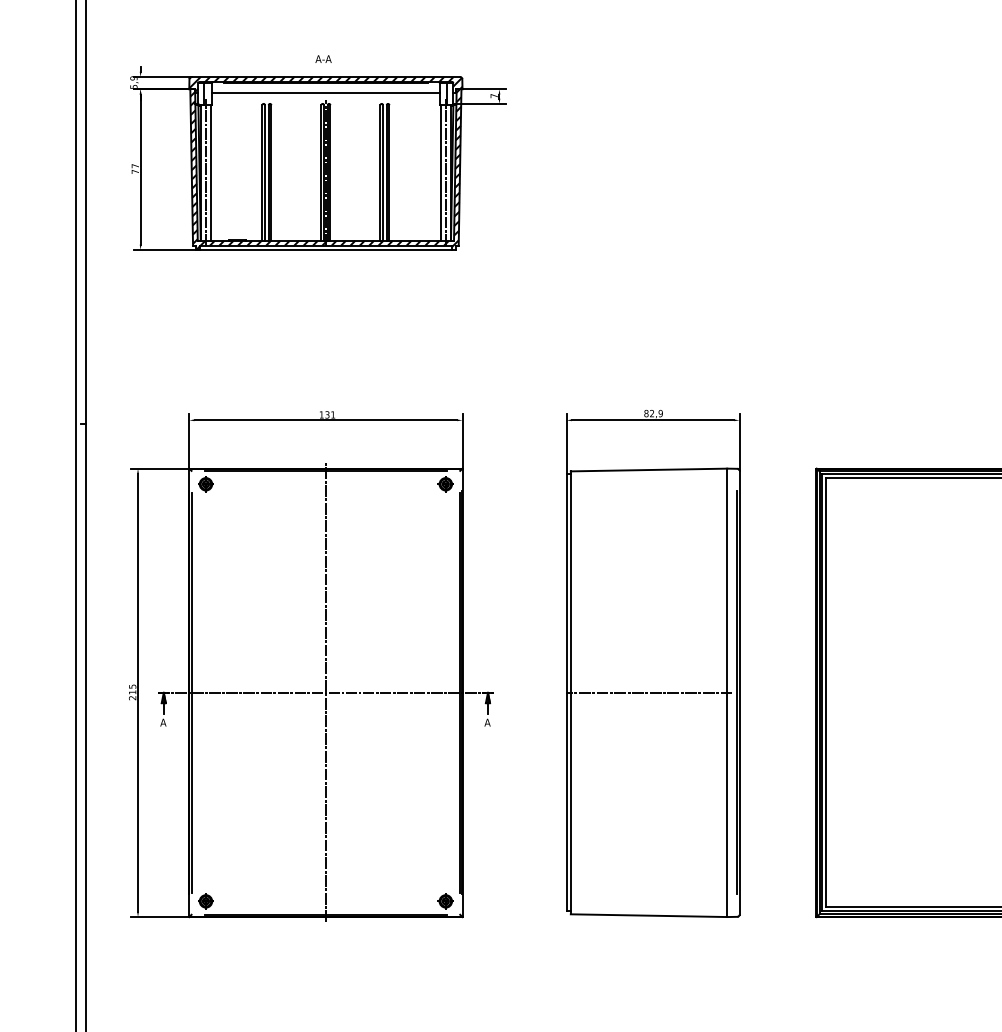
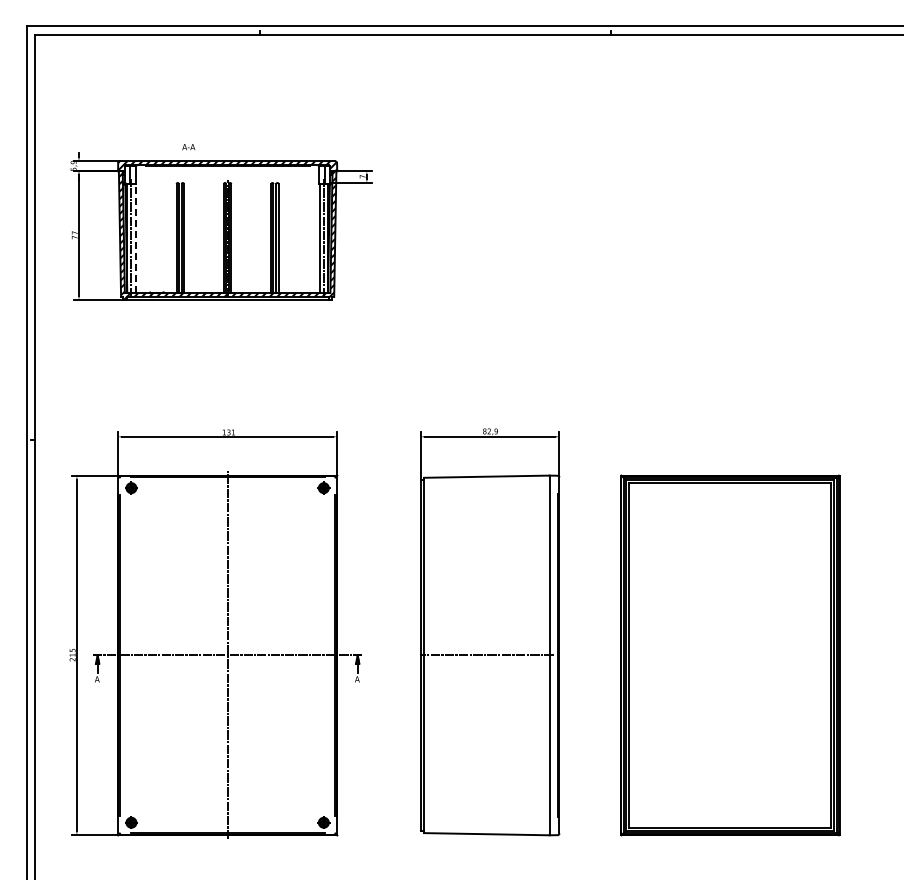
text: (323, 59) -> (188, 147), moved
line: (325, 93) -> (227, 174), removed
line: (211, 173) -> (135, 238), solid -> dashed

